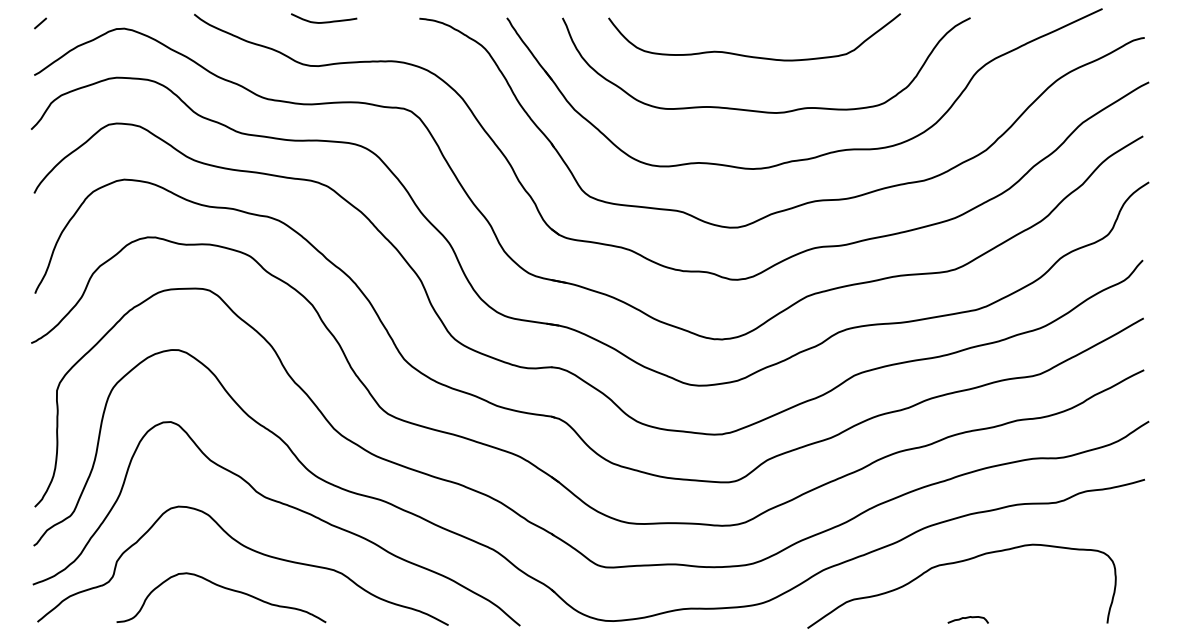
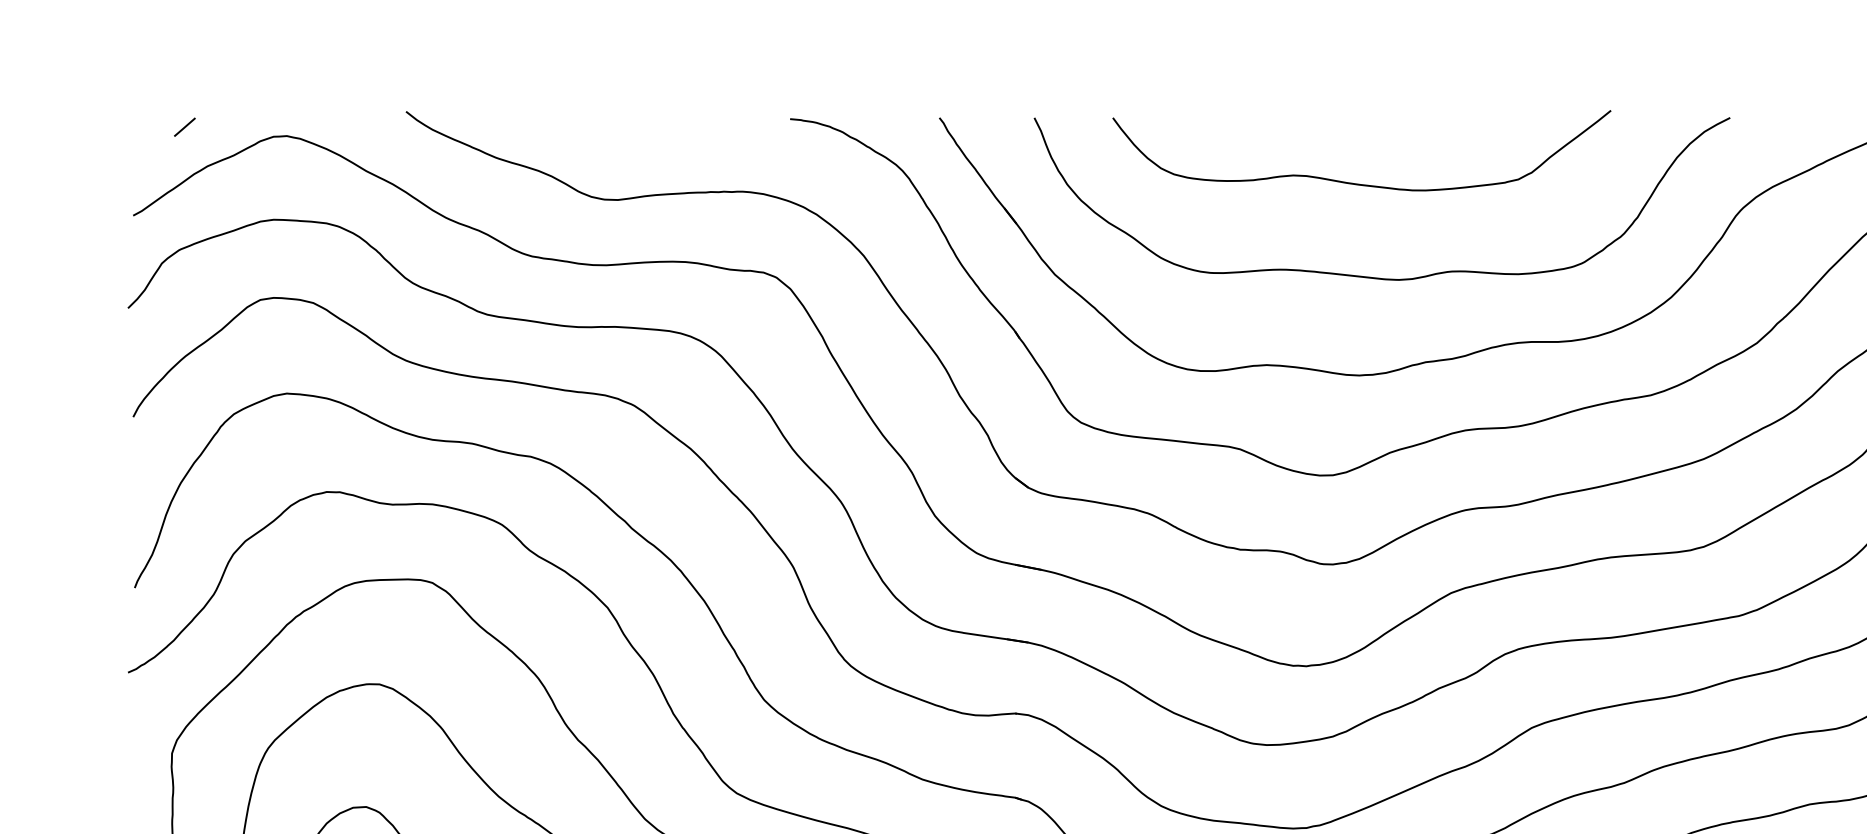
curve: (324, 21) -> (628, 123), removed
line: (40, 23) -> (184, 127), moved

